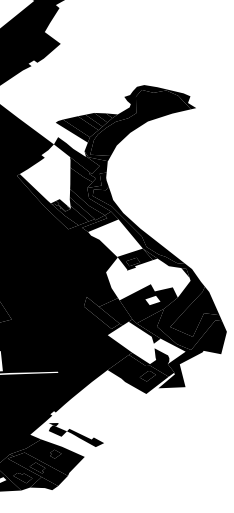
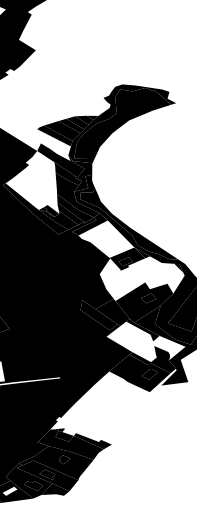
fill: (152, 300) -> (148, 298), added
fill: (62, 439) -> (69, 444), added

